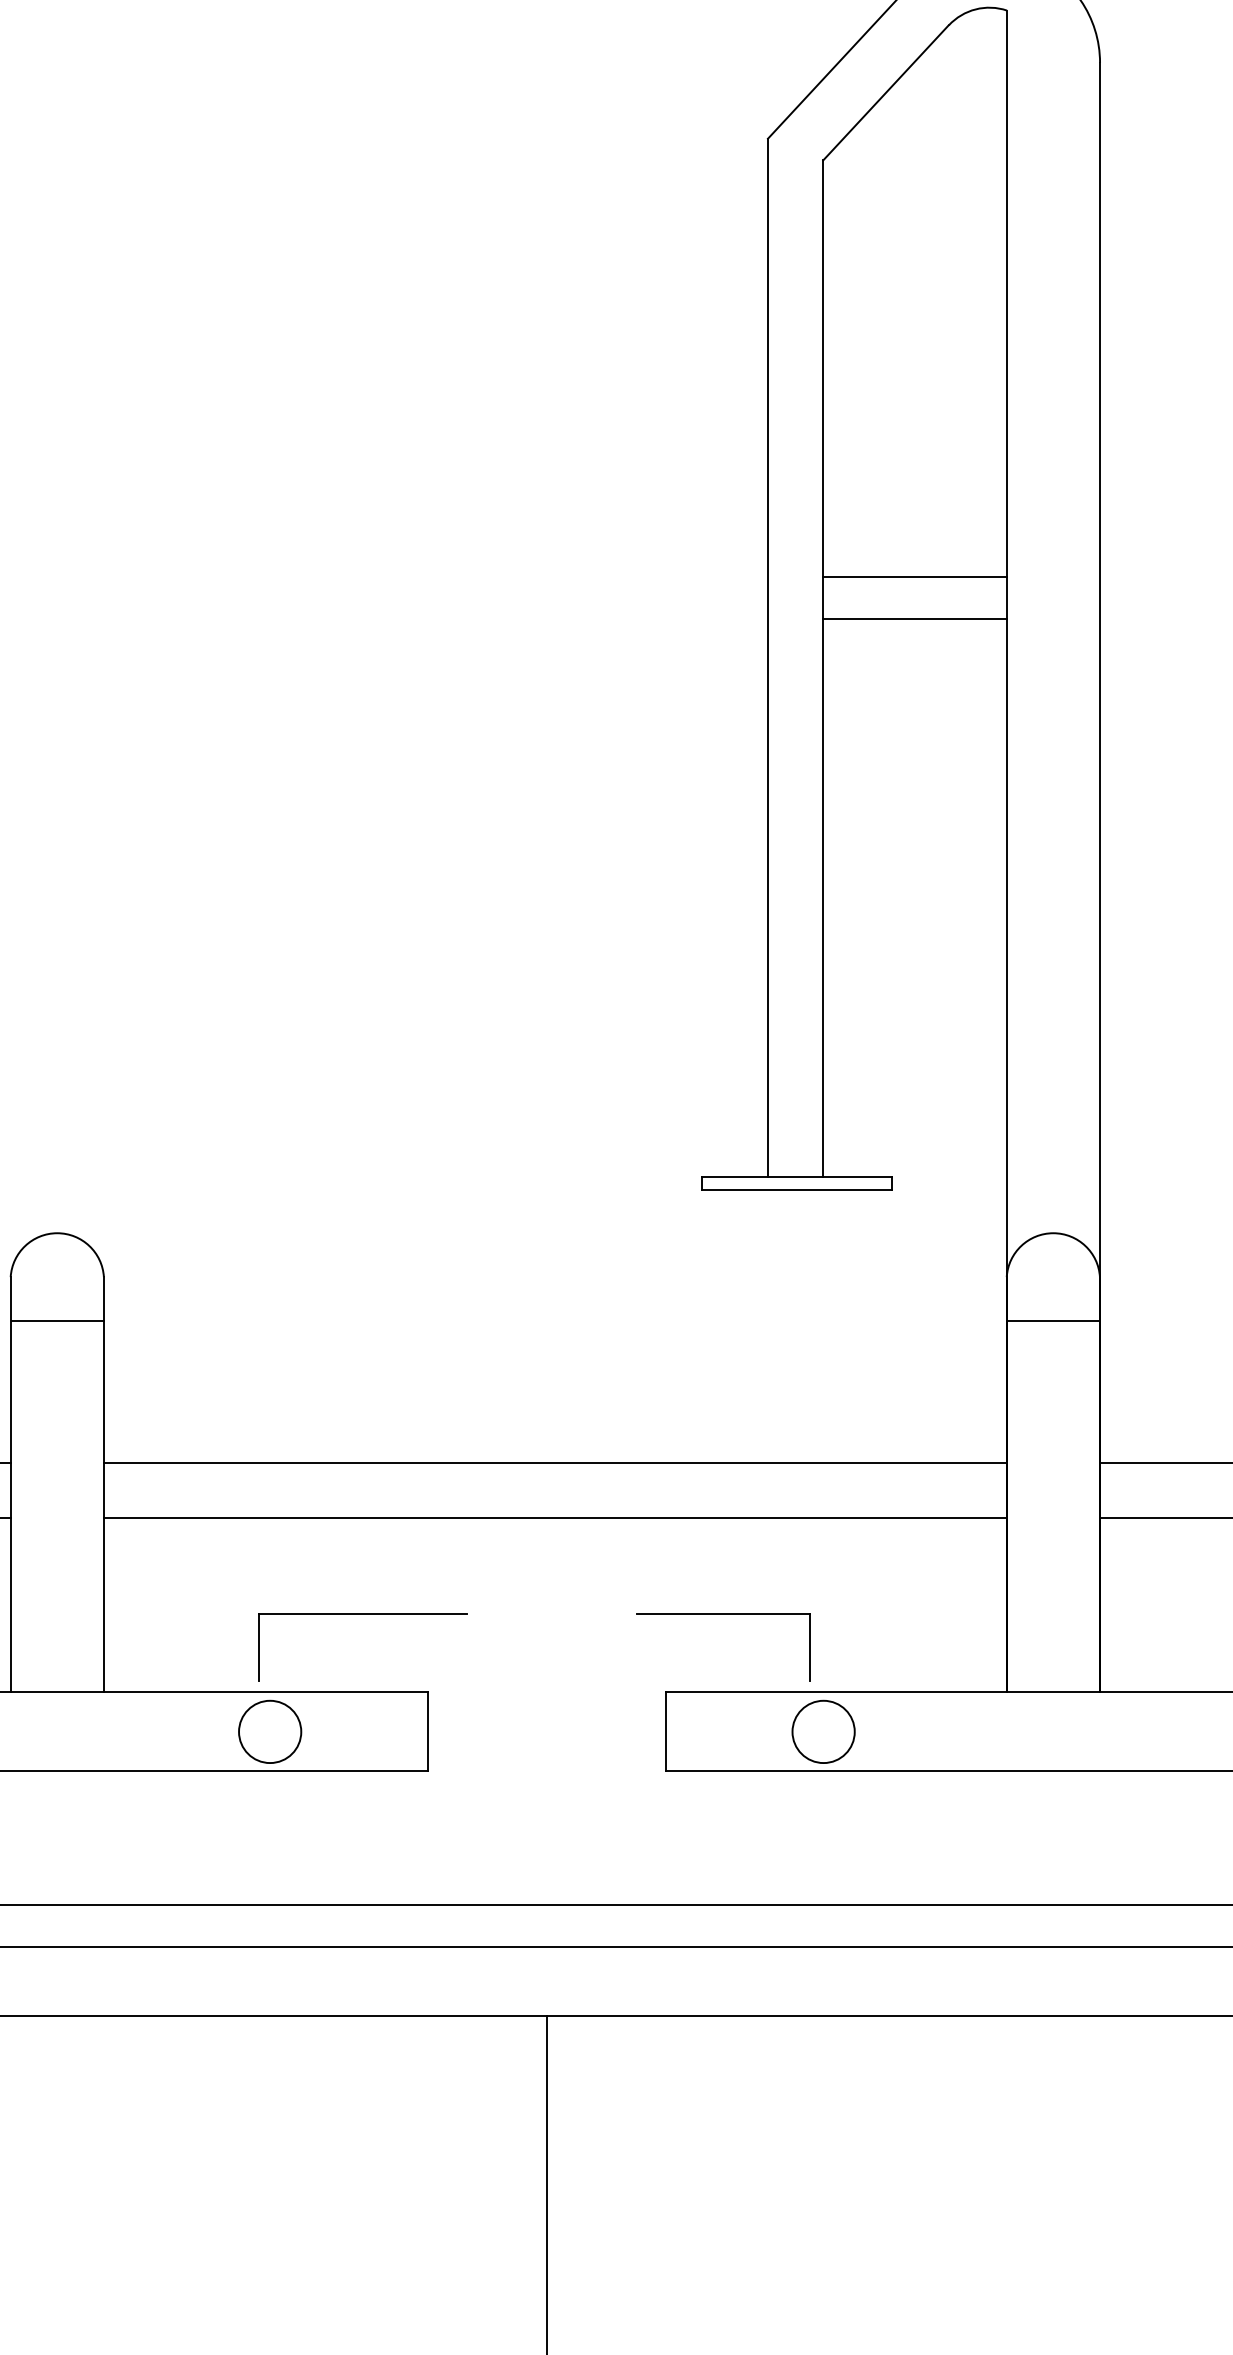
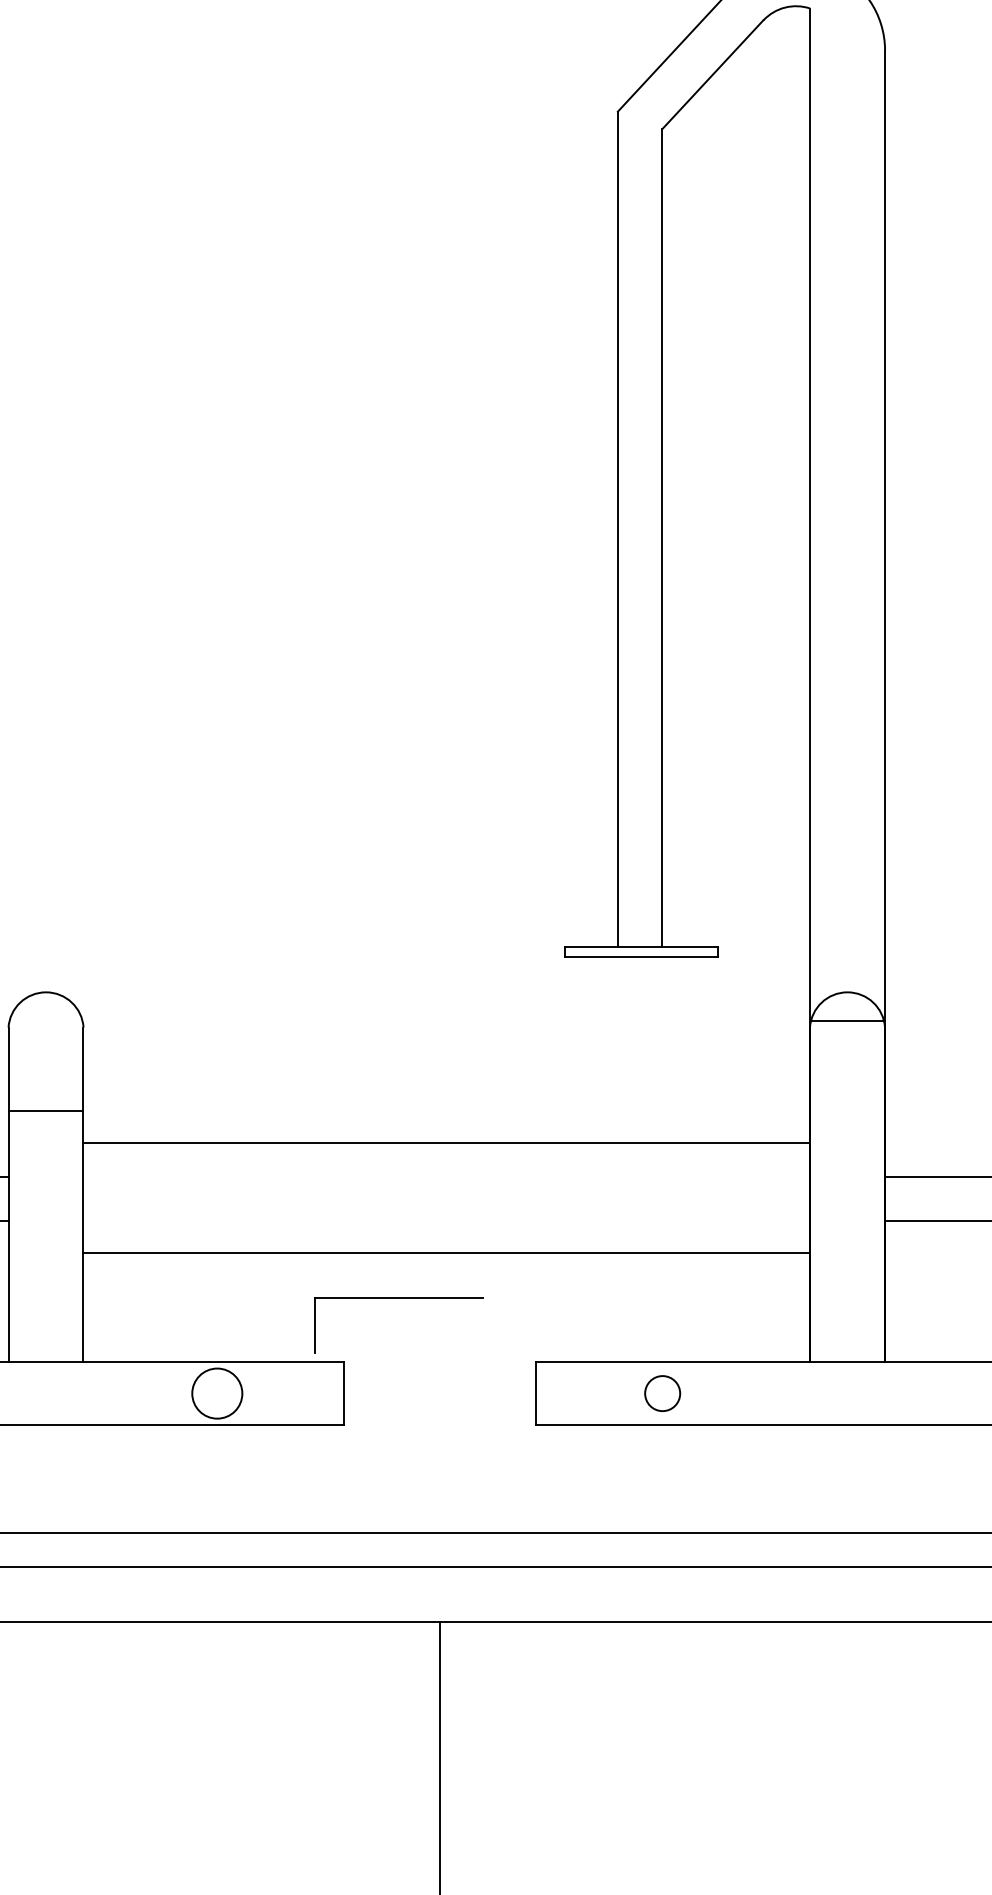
line: (915, 577) -> (736, 464), removed
line: (915, 618) -> (736, 497), removed
line: (57, 1321) -> (46, 1111), moved
line: (1053, 1321) -> (847, 1021), moved
line: (554, 1463) -> (446, 1143), moved
line: (554, 1518) -> (446, 1253), moved
part: (362, 1613) -> (398, 1298), moved
part: (722, 1613) -> (581, 1298), removed
circle: (823, 1731) -> (662, 1393), size x0.7

